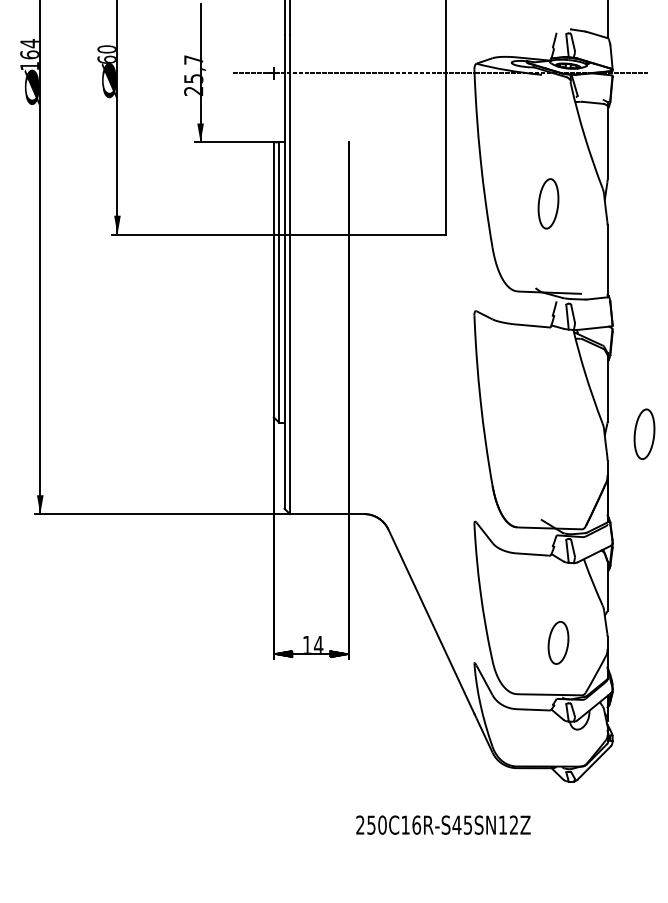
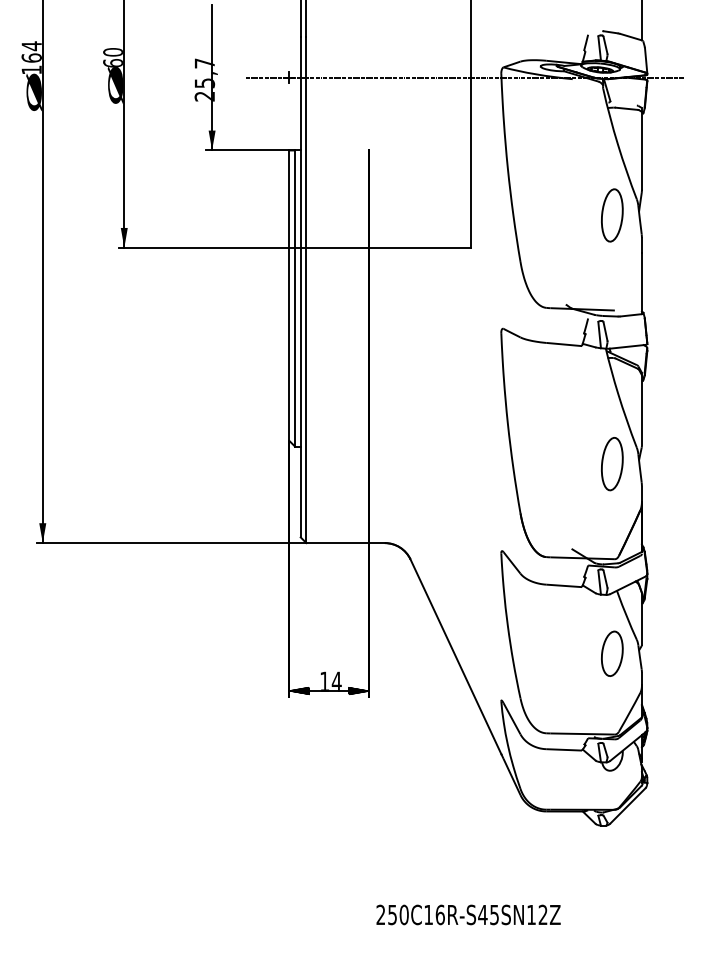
part: (548, 203) -> (612, 215), moved
part: (644, 433) -> (612, 463), moved
part: (558, 642) -> (612, 653), moved
text: (443, 824) -> (468, 914), moved

